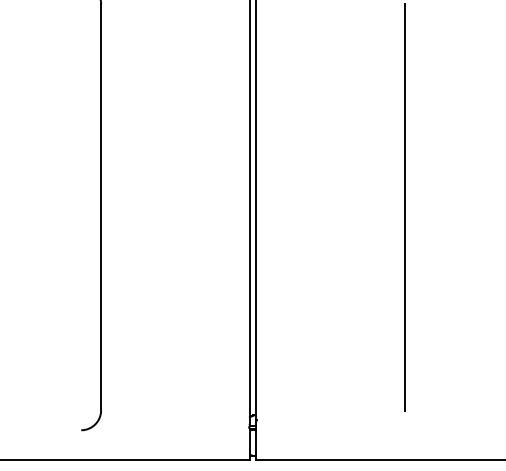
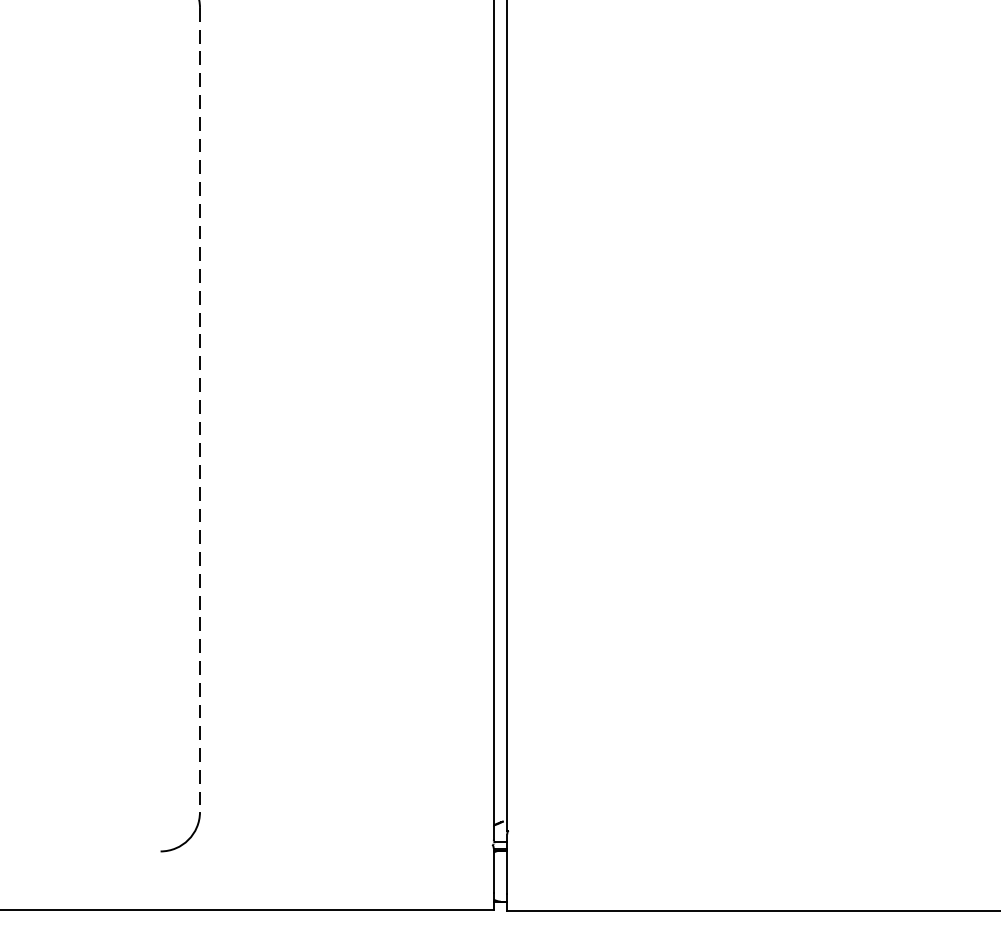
line: (101, 207) -> (200, 410), solid -> dashed
line: (404, 207) -> (800, 410), removed

